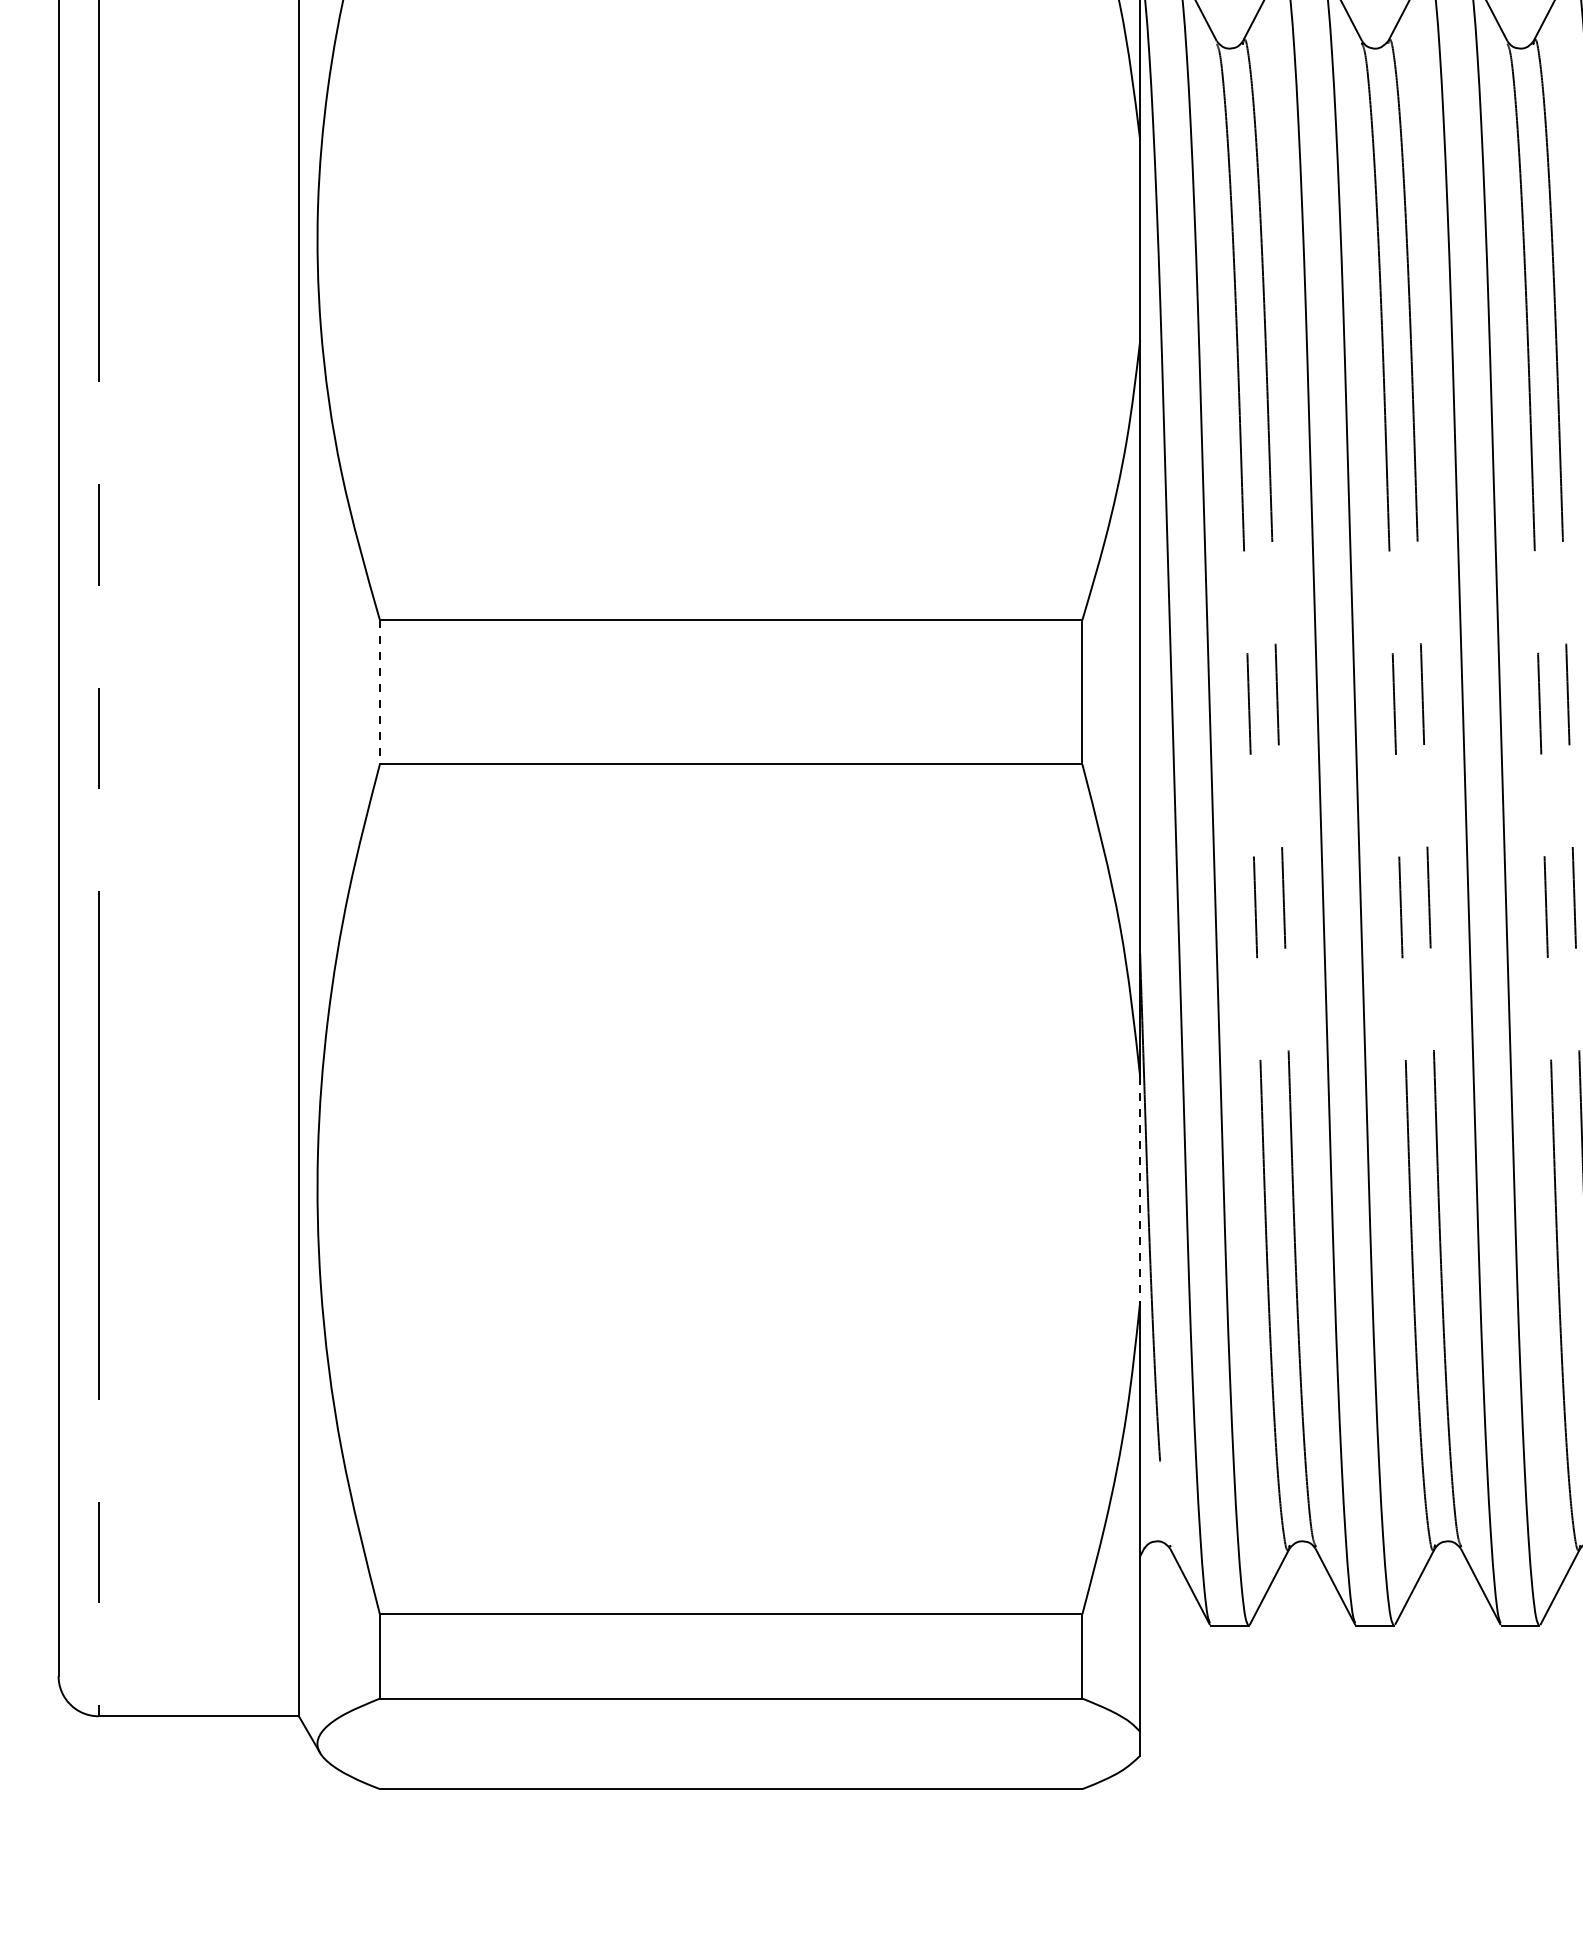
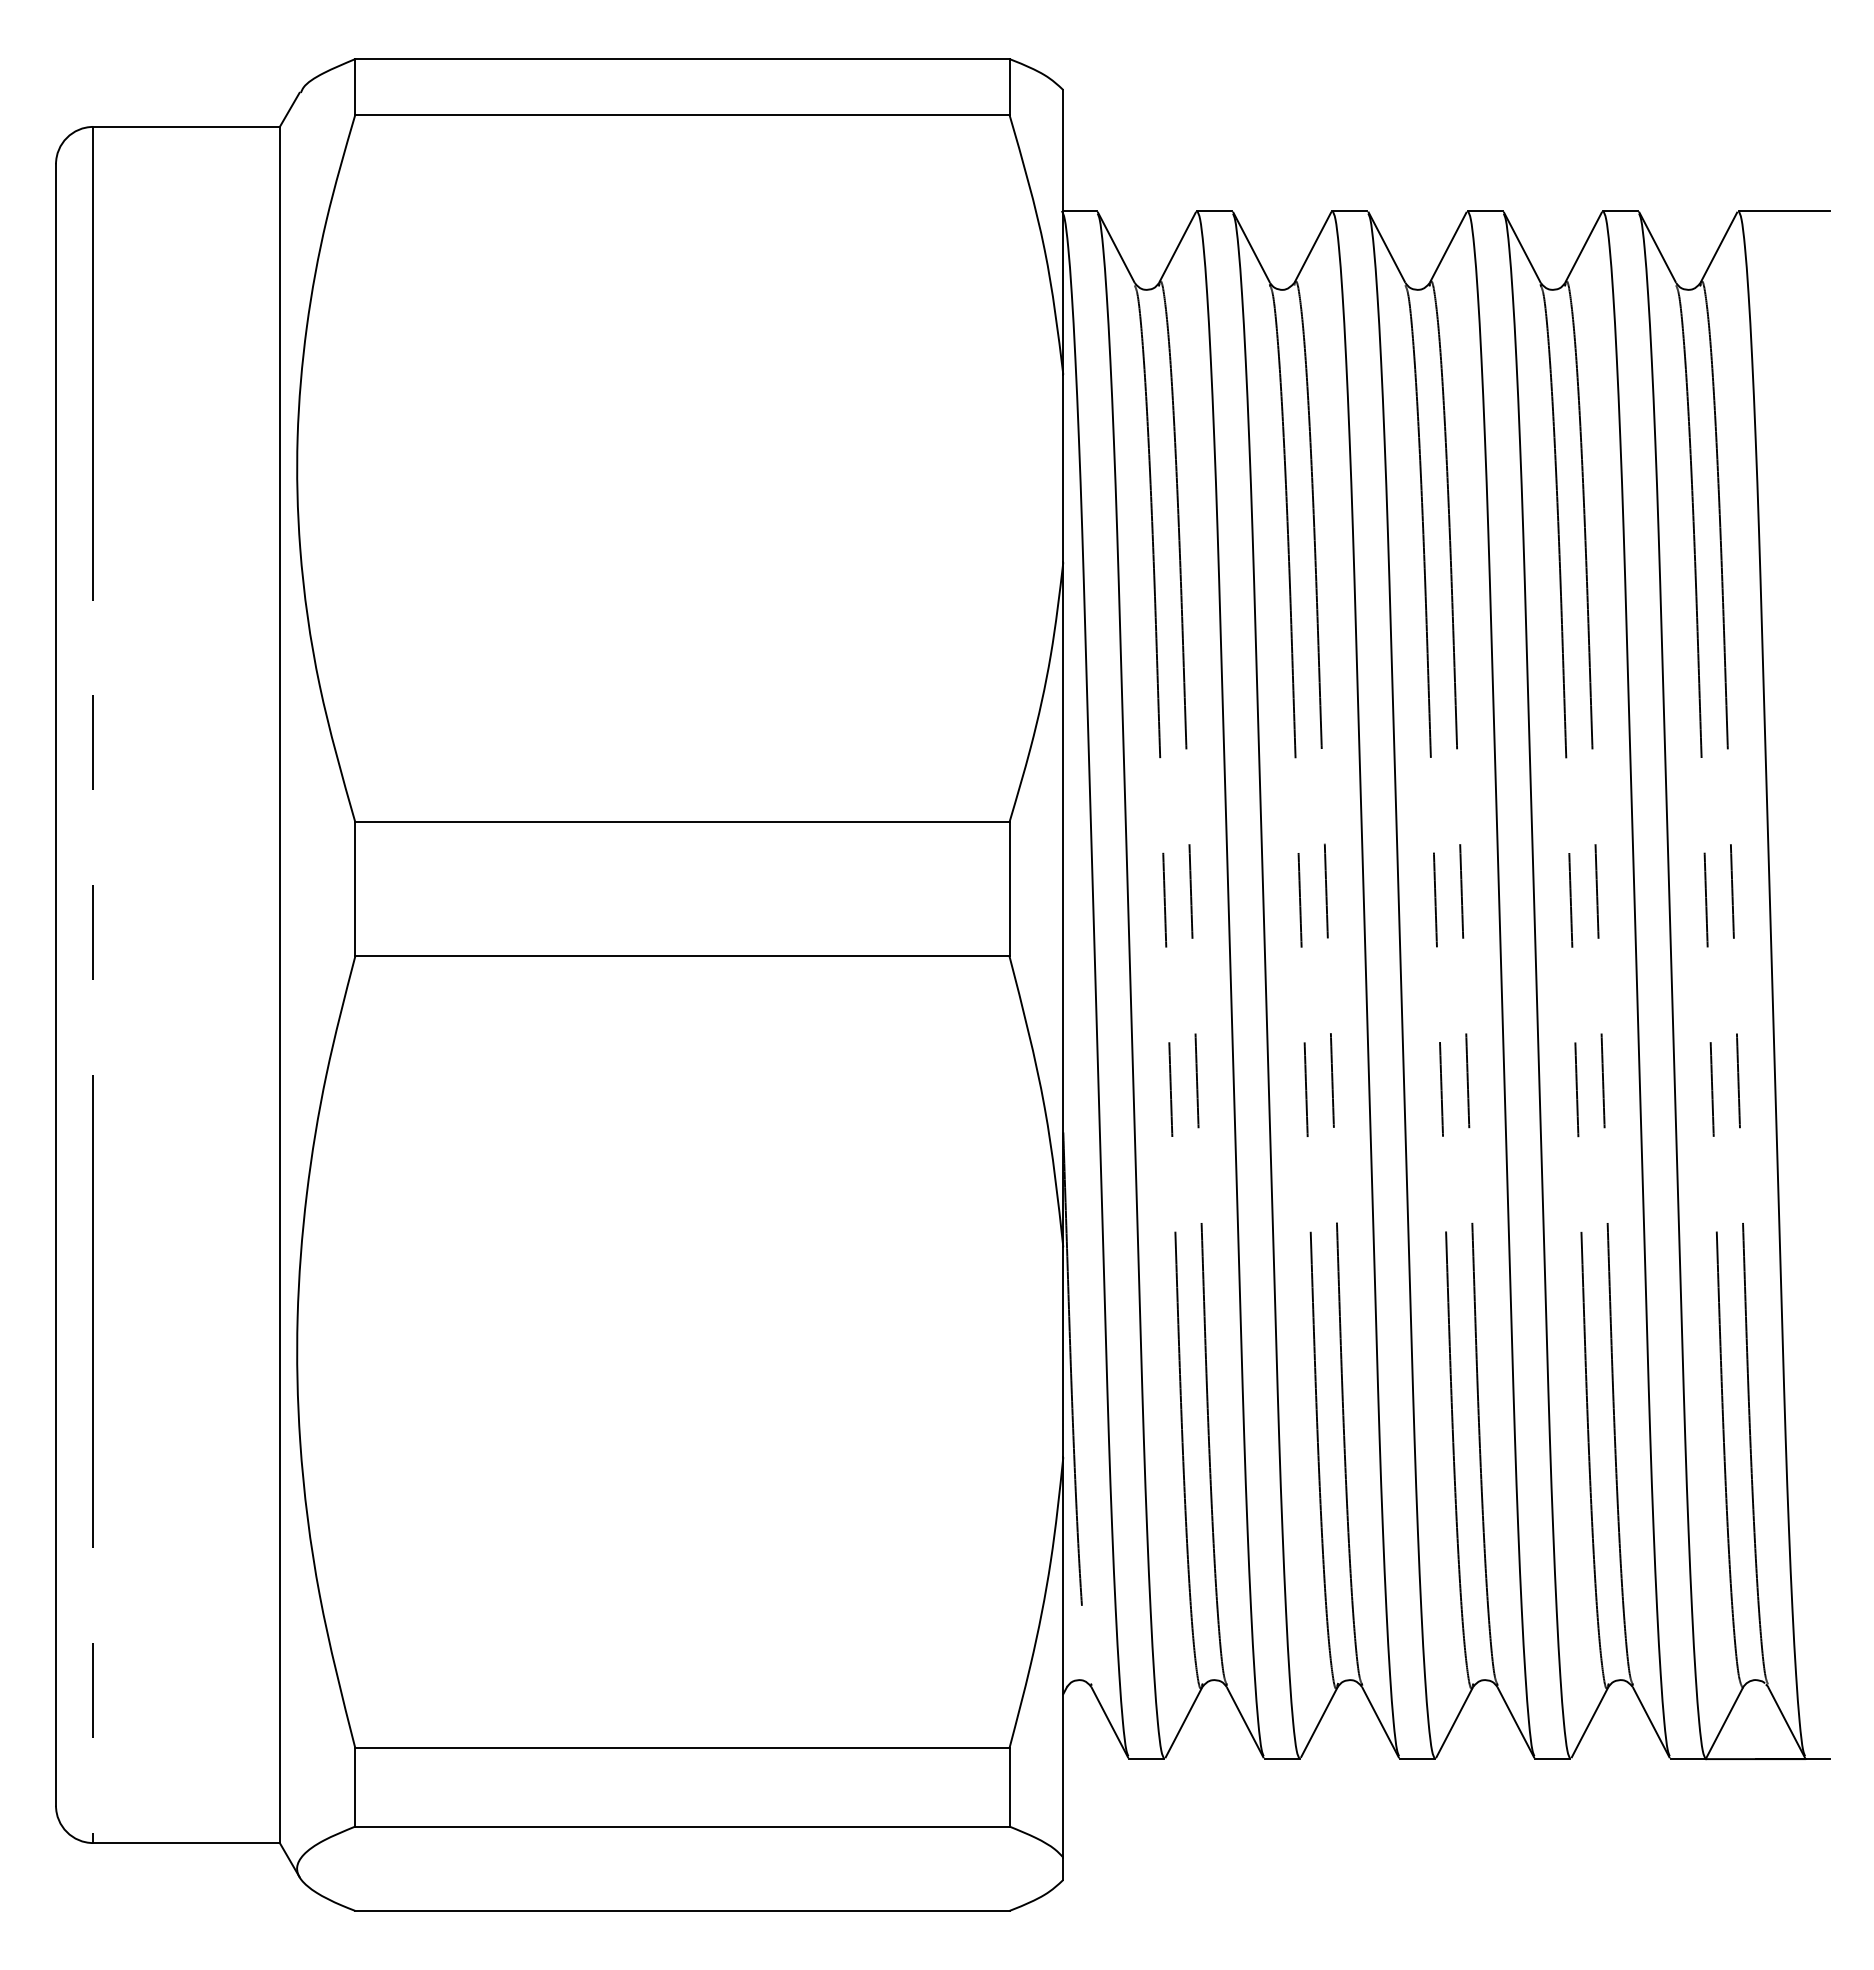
line: (380, 692) -> (355, 889), dashed -> solid
line: (1140, 1189) -> (1063, 1352), dashed -> solid

